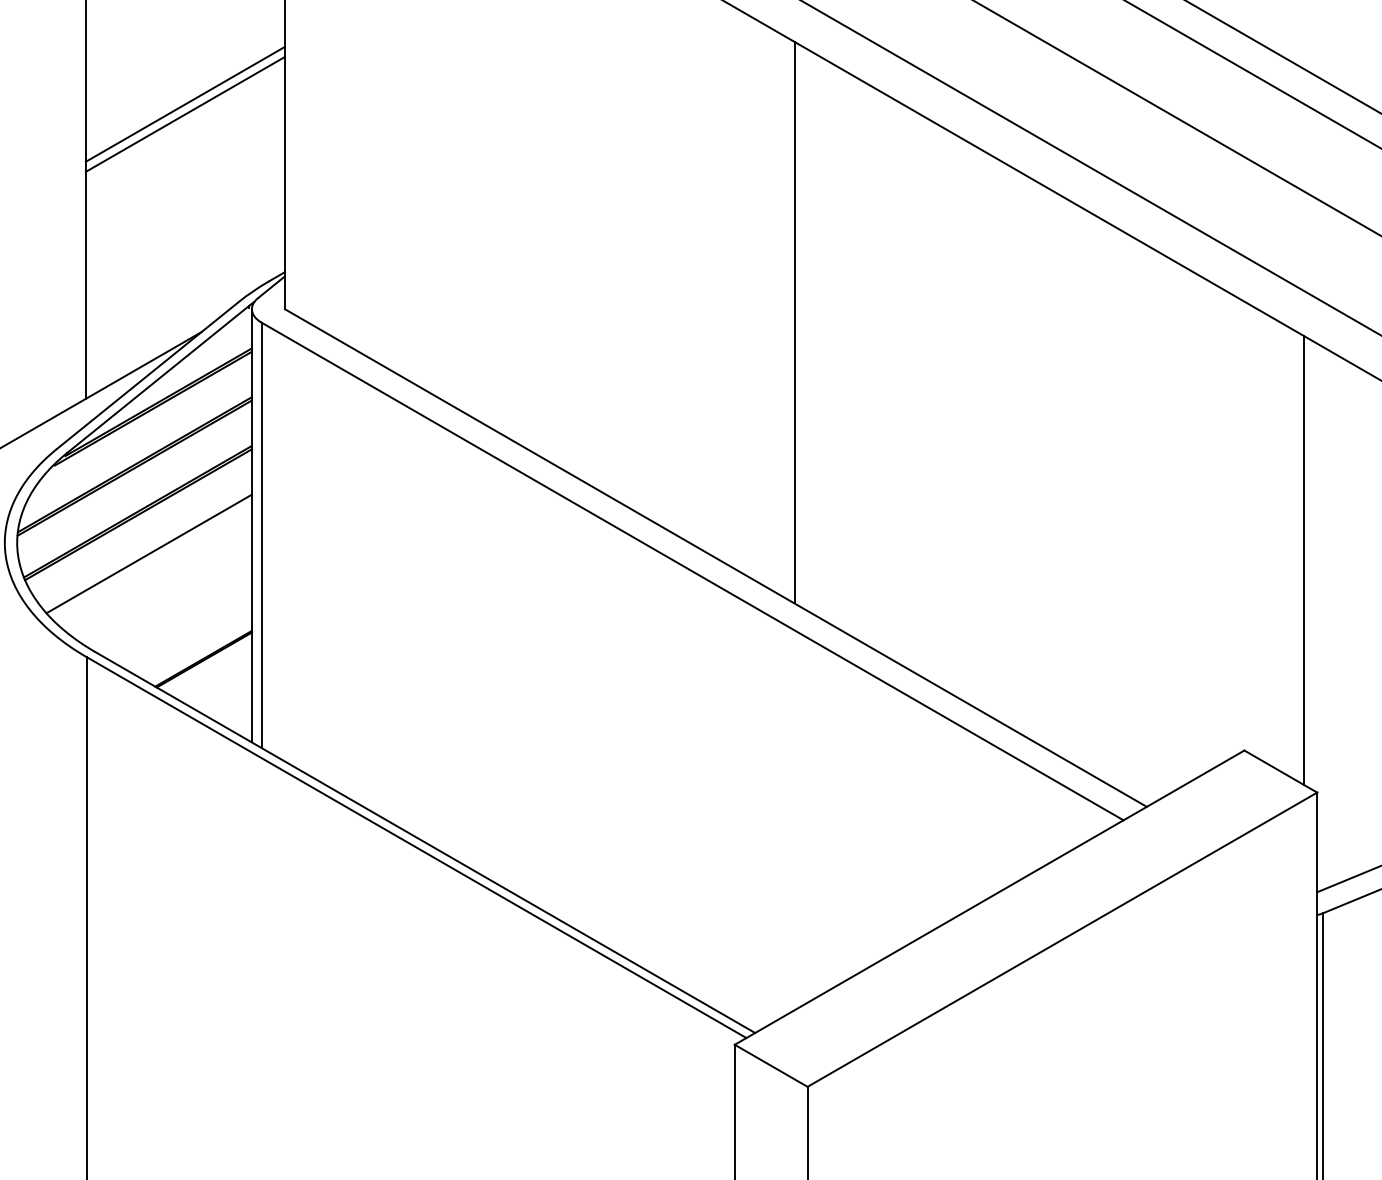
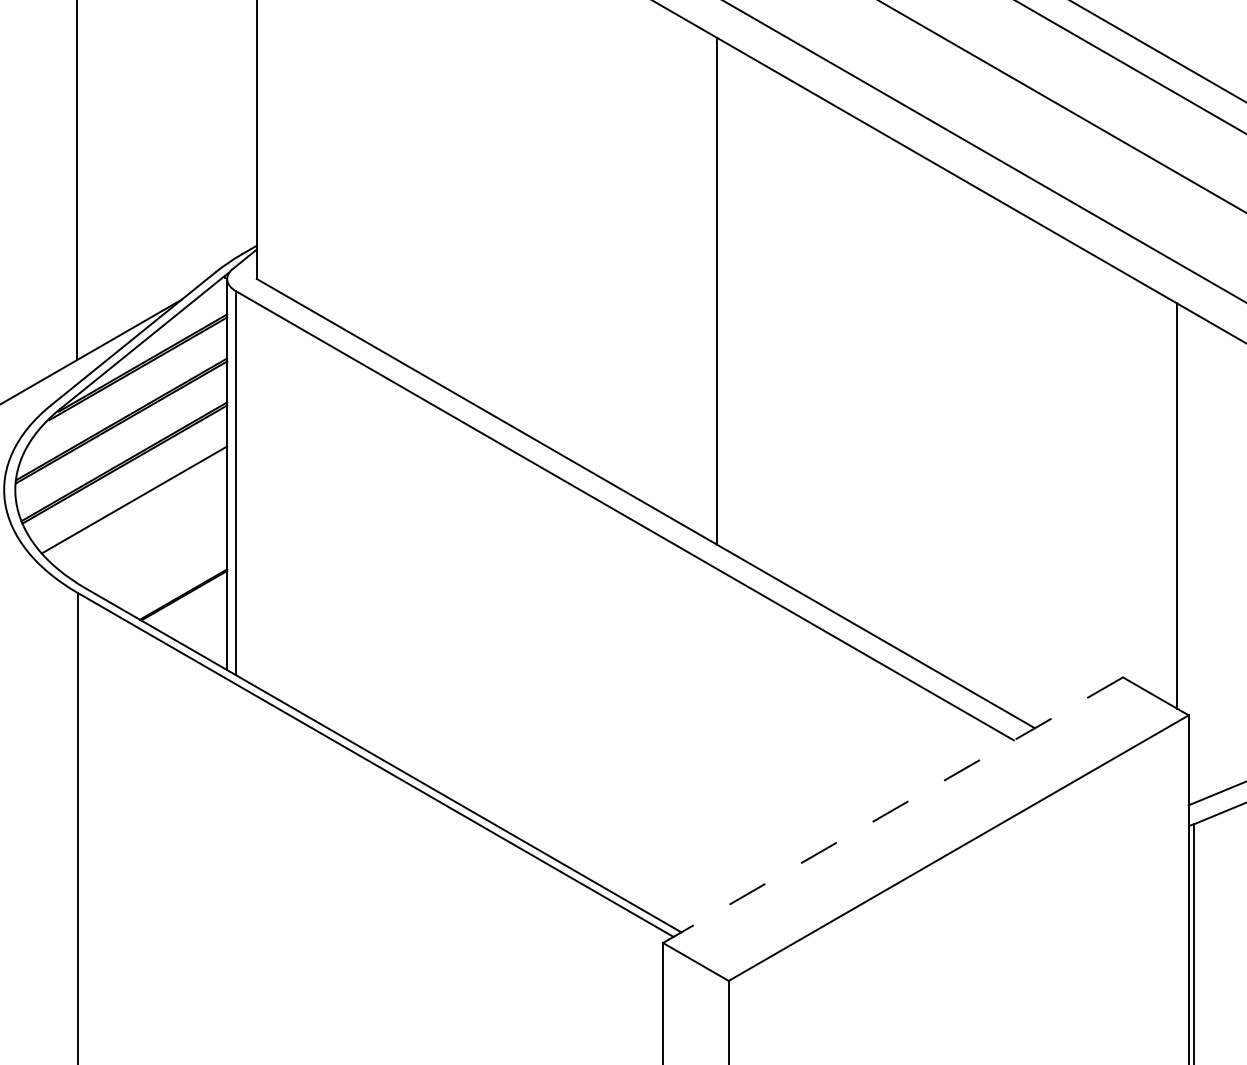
line: (184, 103) -> (166, 93), removed
line: (184, 114) -> (166, 103), removed
line: (989, 897) -> (892, 810), solid -> dashed

